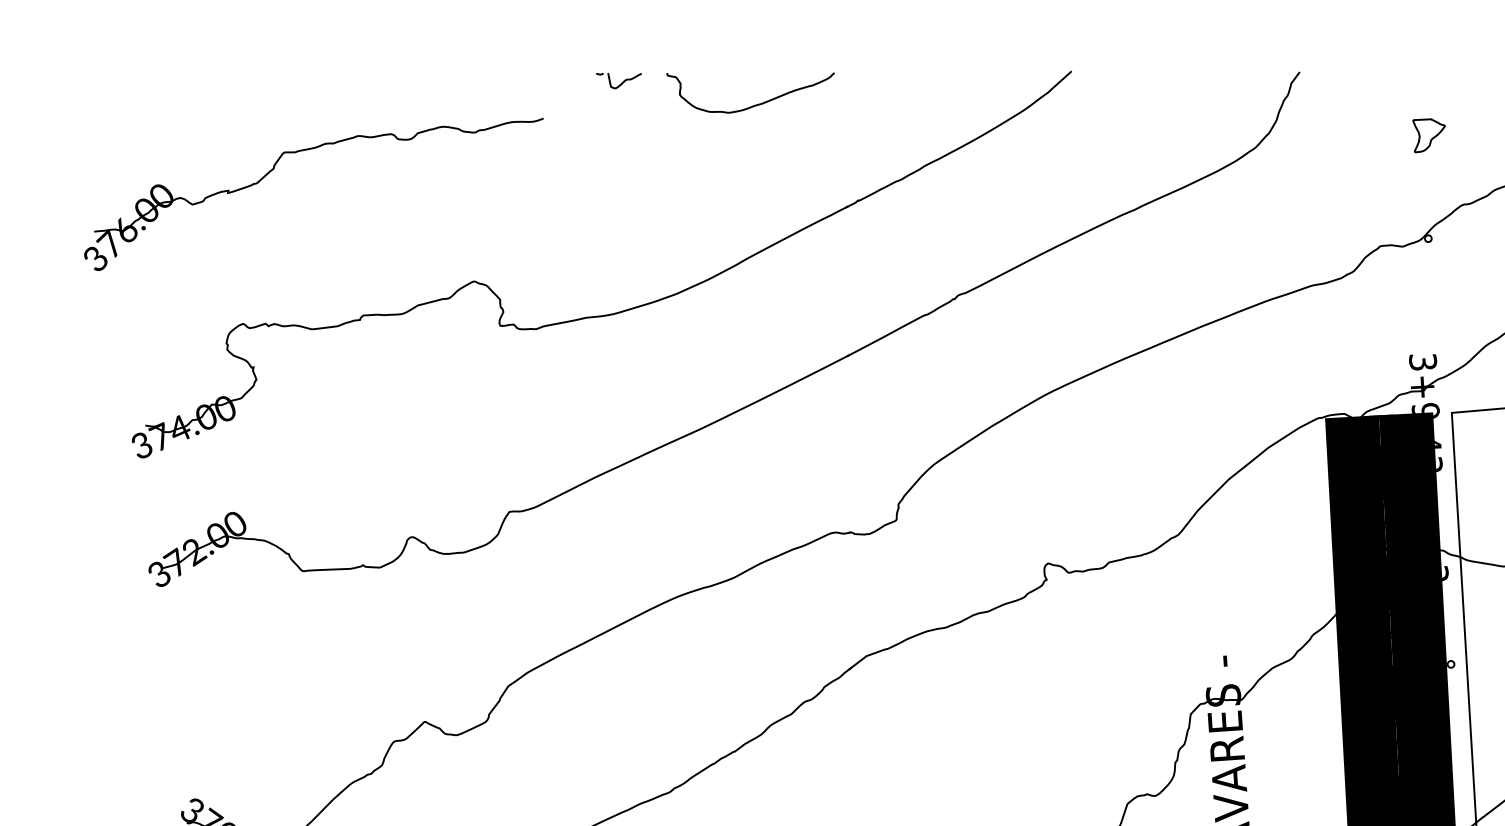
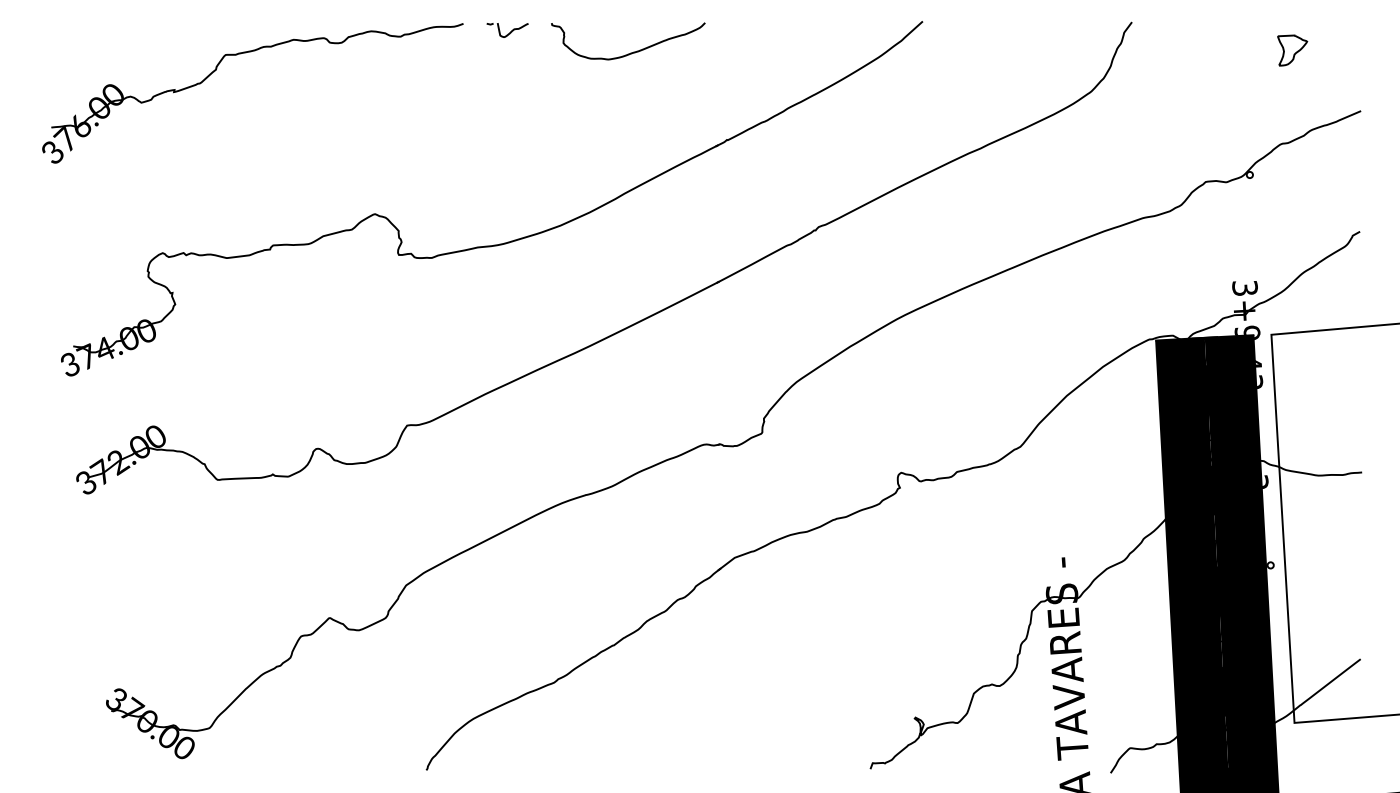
part: (1429, 135) -> (1292, 50), moved
part: (306, 150) -> (246, 53), moved

